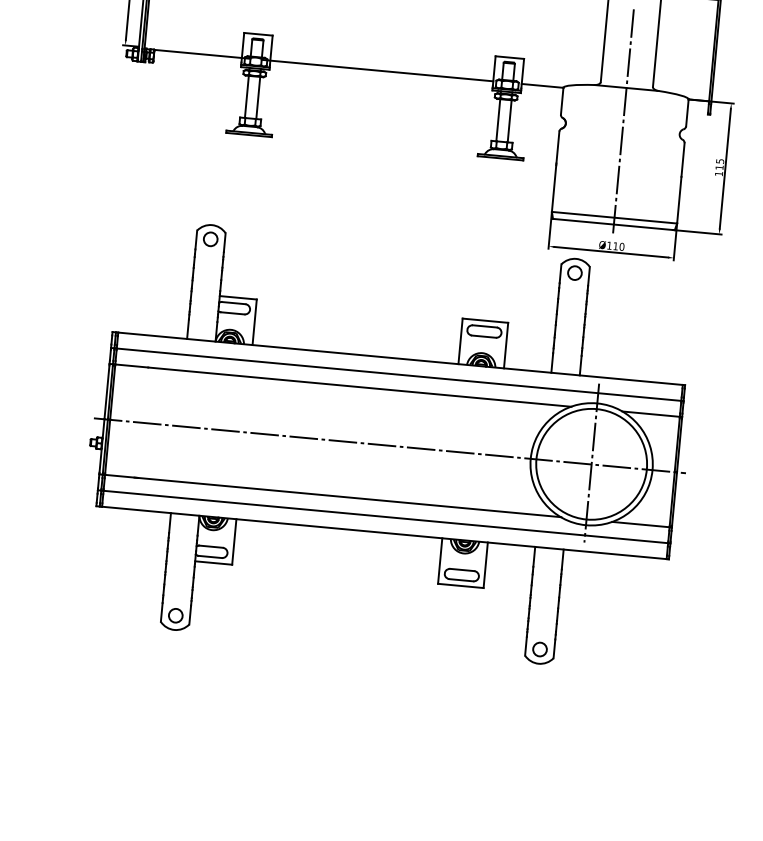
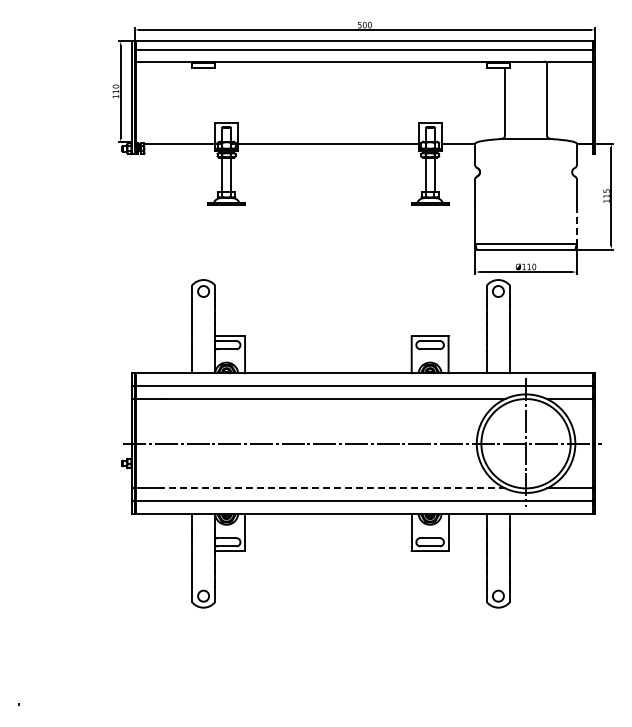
line: (624, 119) -> (526, 164), removed
line: (678, 200) -> (576, 225), solid -> dashed
line: (347, 497) -> (332, 488), solid -> dashed

